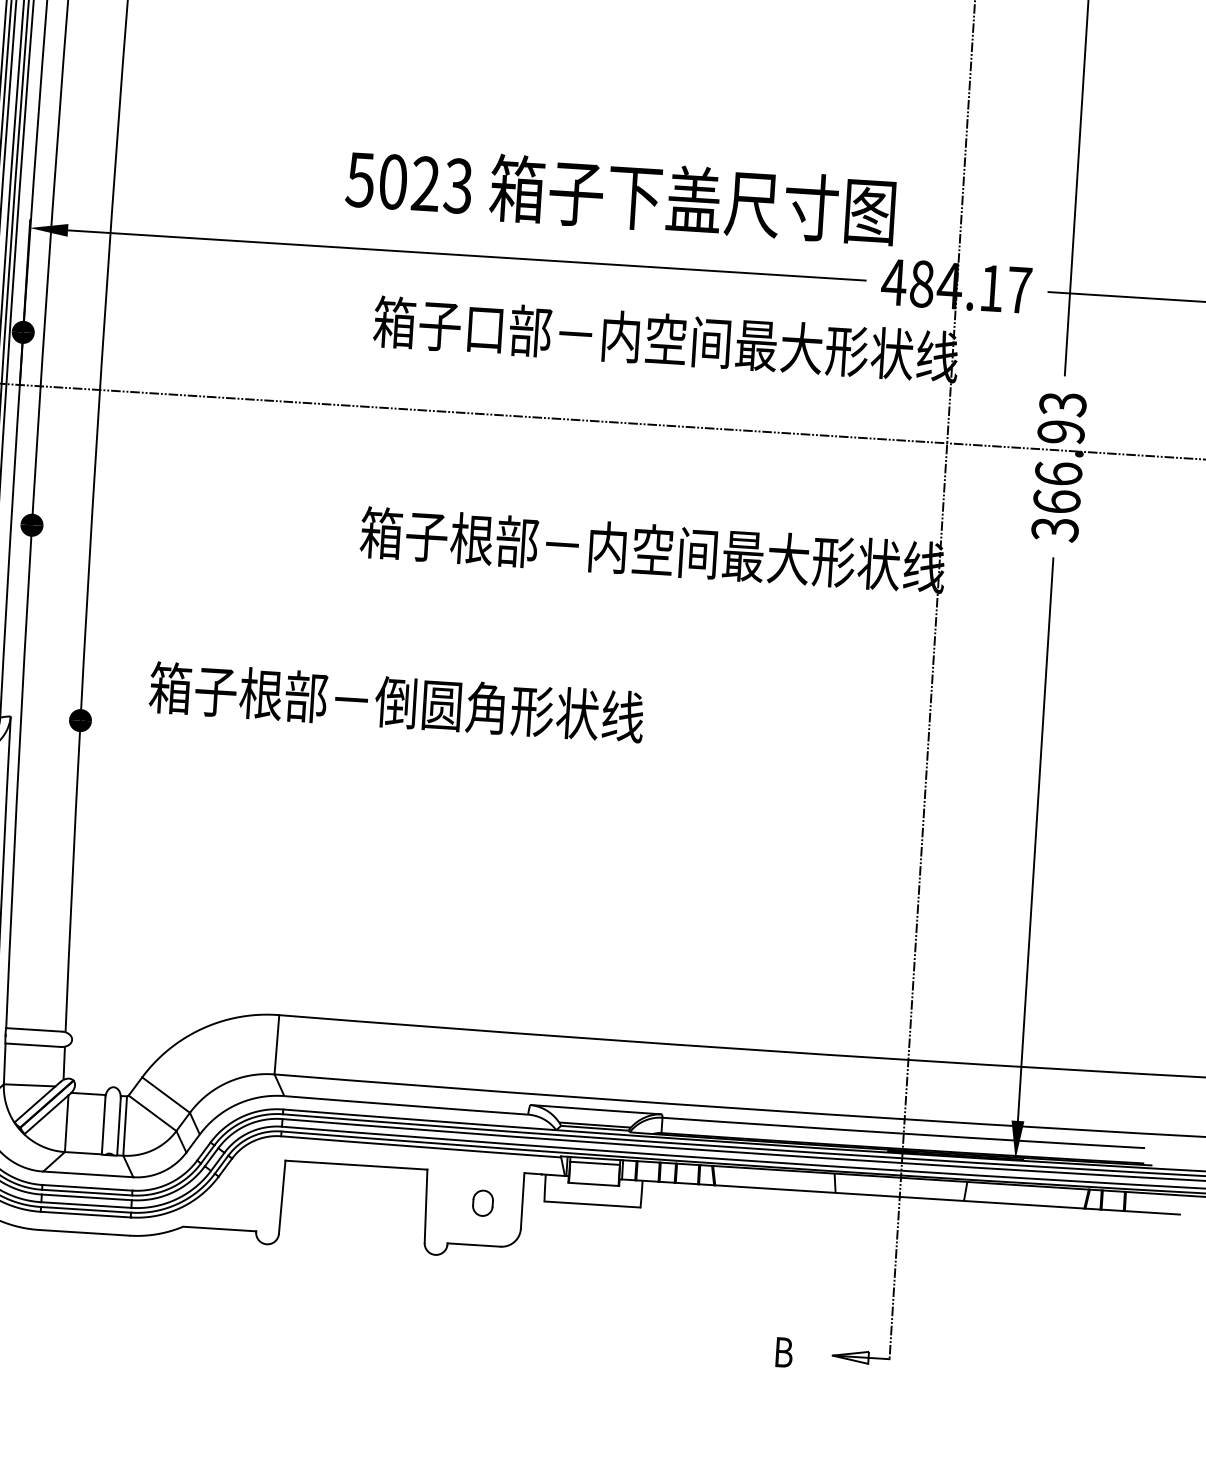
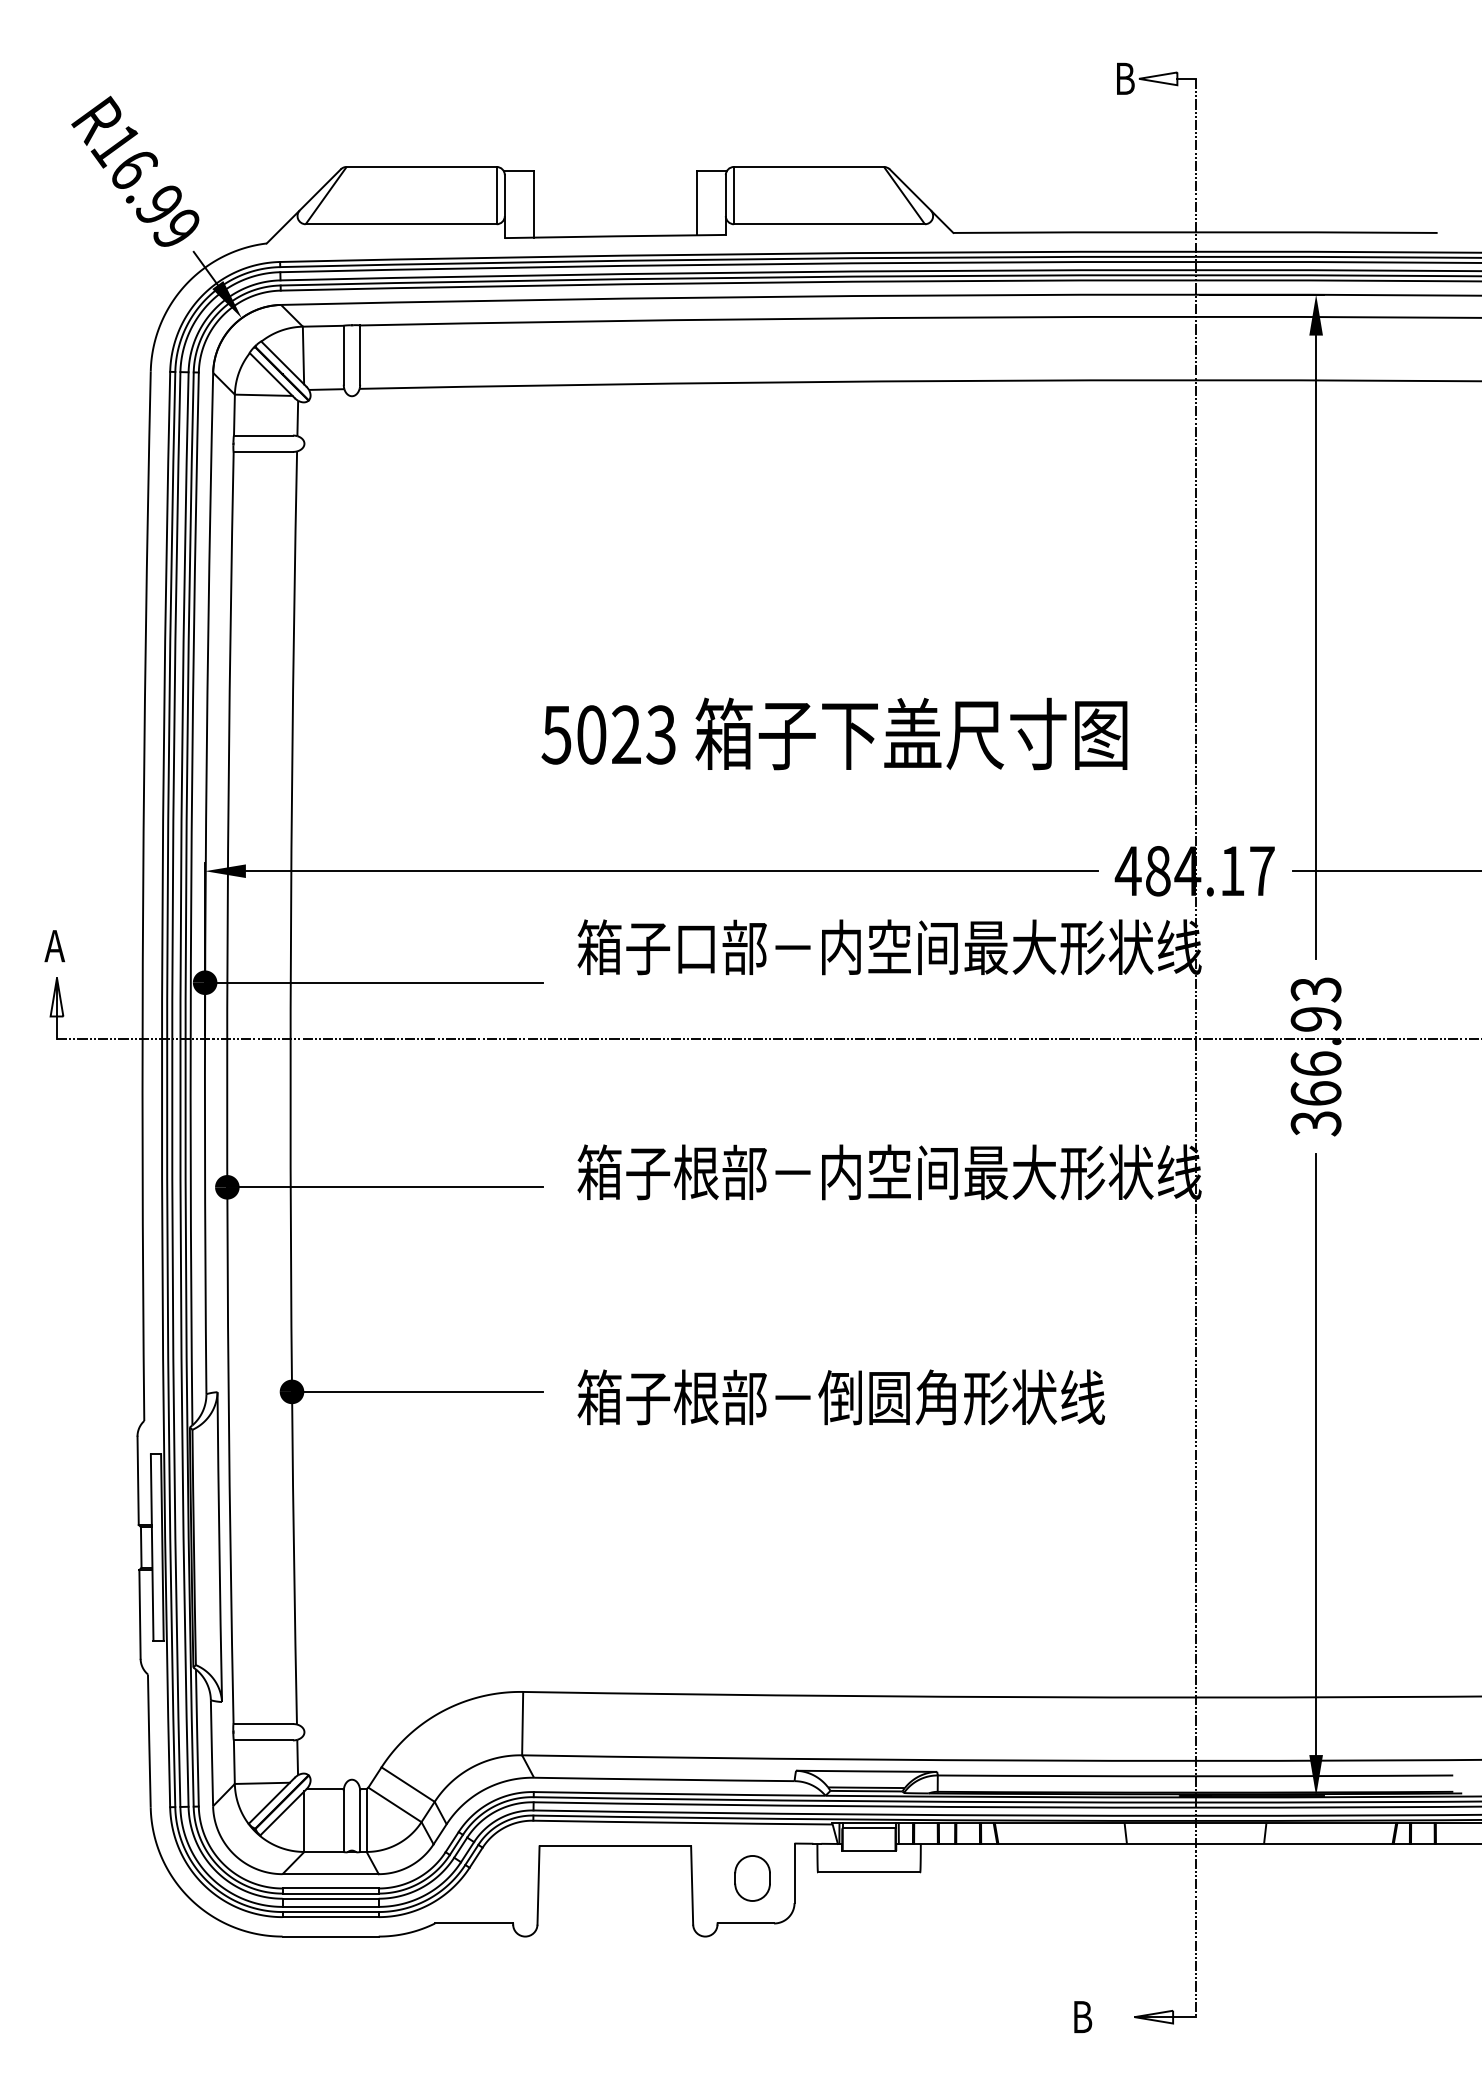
text: (620, 194) -> (834, 733), moved
line: (181, 342) -> (374, 982), added
line: (180, 534) -> (385, 1187), added
text: (396, 702) -> (841, 1397), moved
line: (198, 727) -> (417, 1391), added
part: (482, 1203) -> (752, 1878), size x1.67

